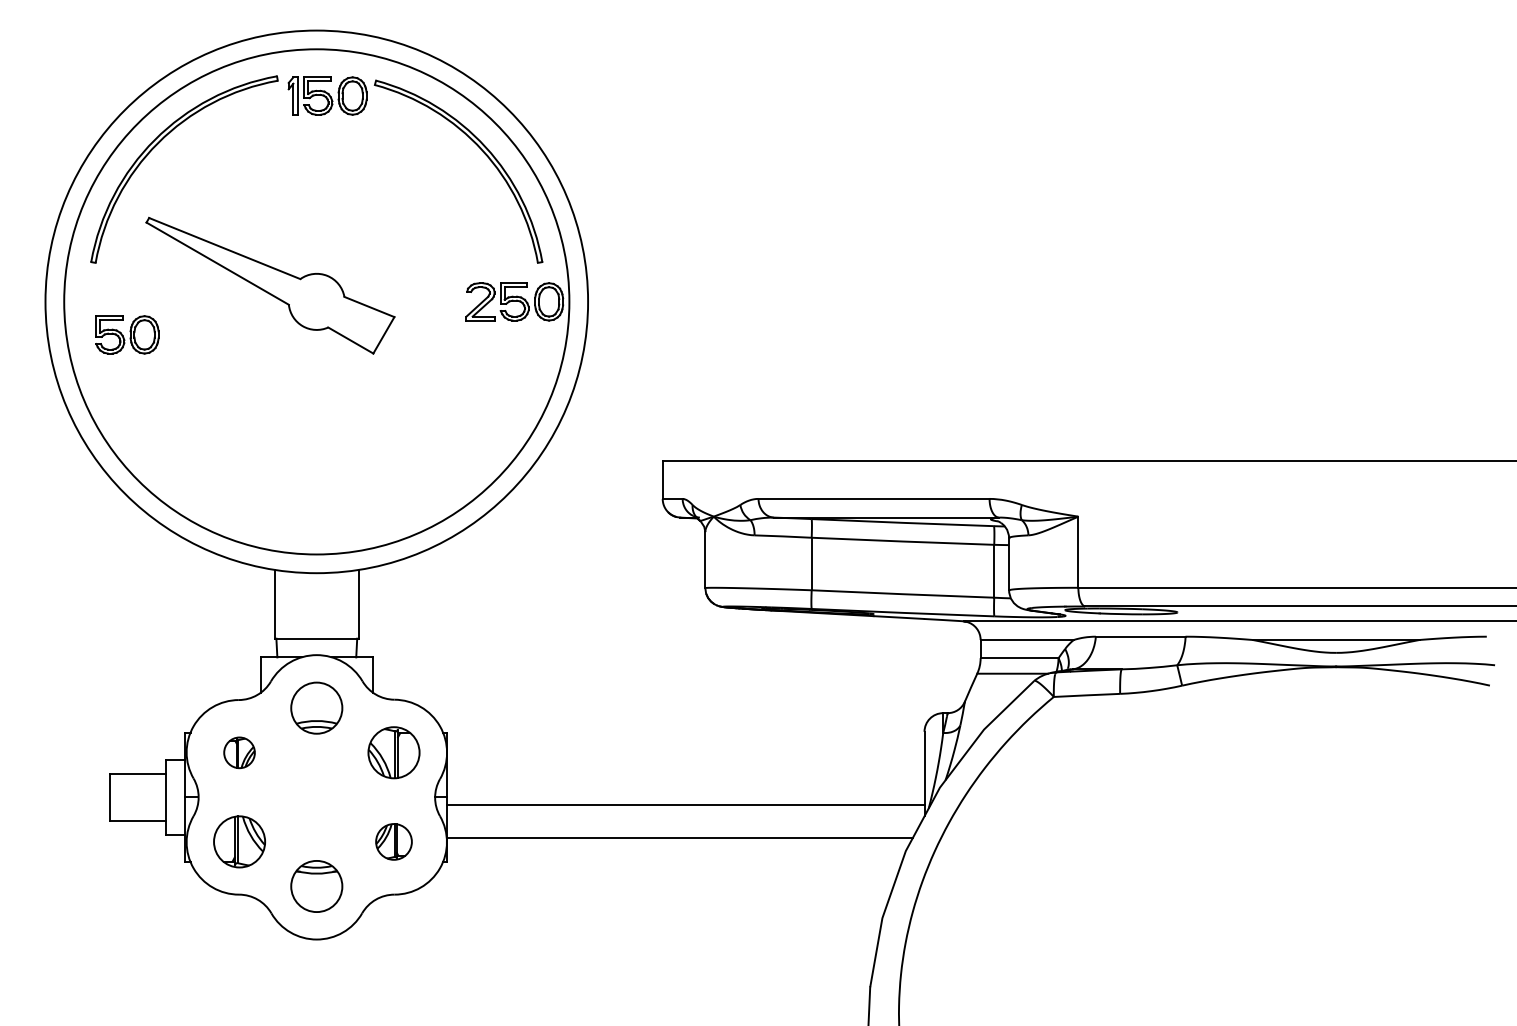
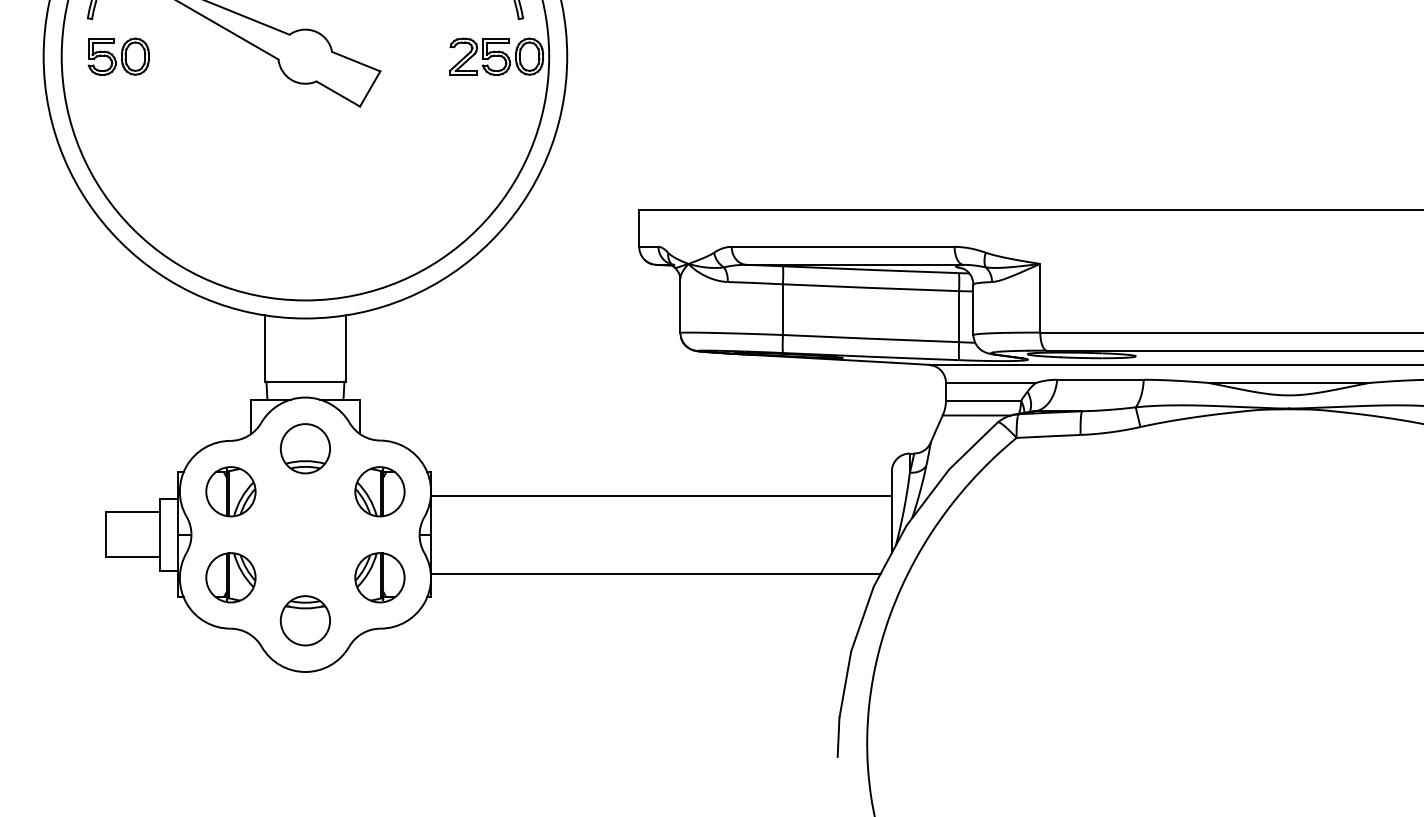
part: (127, 334) -> (118, 56), moved
part: (239, 752) -> (230, 491), size x1.67
line: (685, 804) -> (661, 495), moved
part: (393, 841) -> (379, 577), size x1.43

